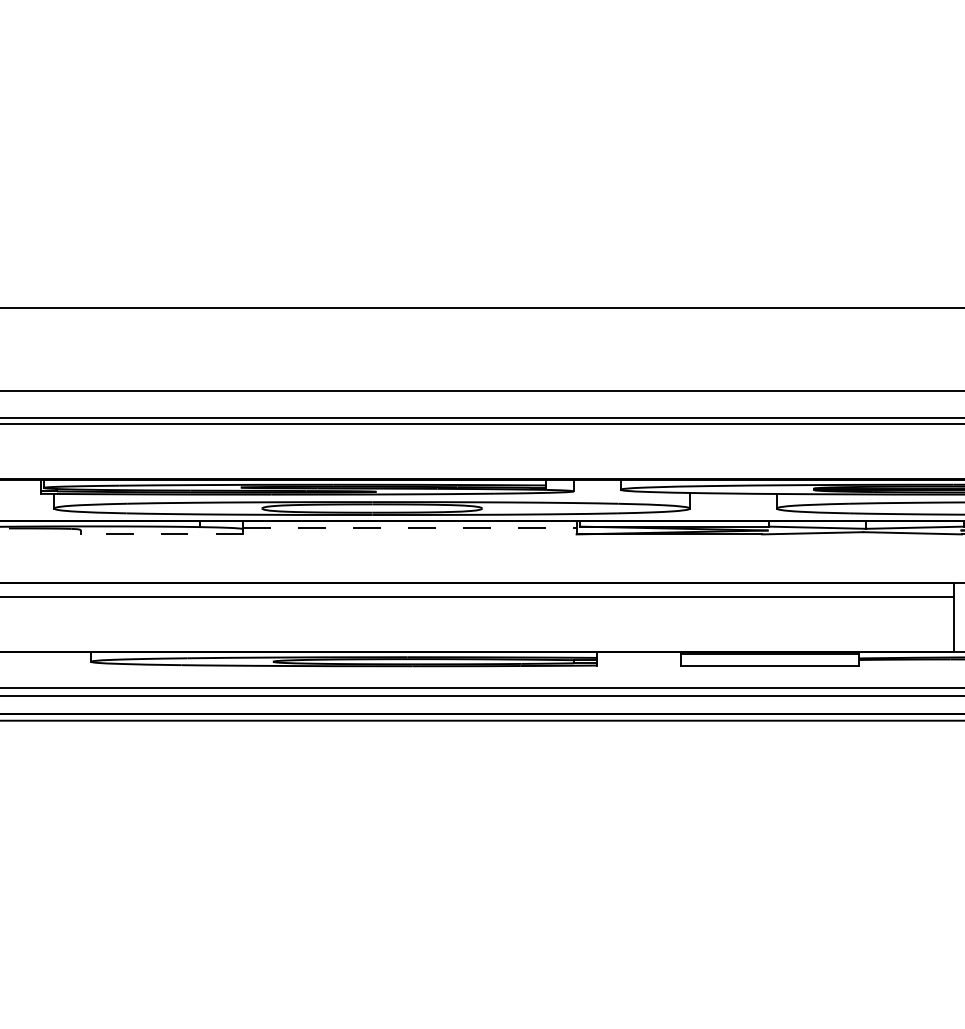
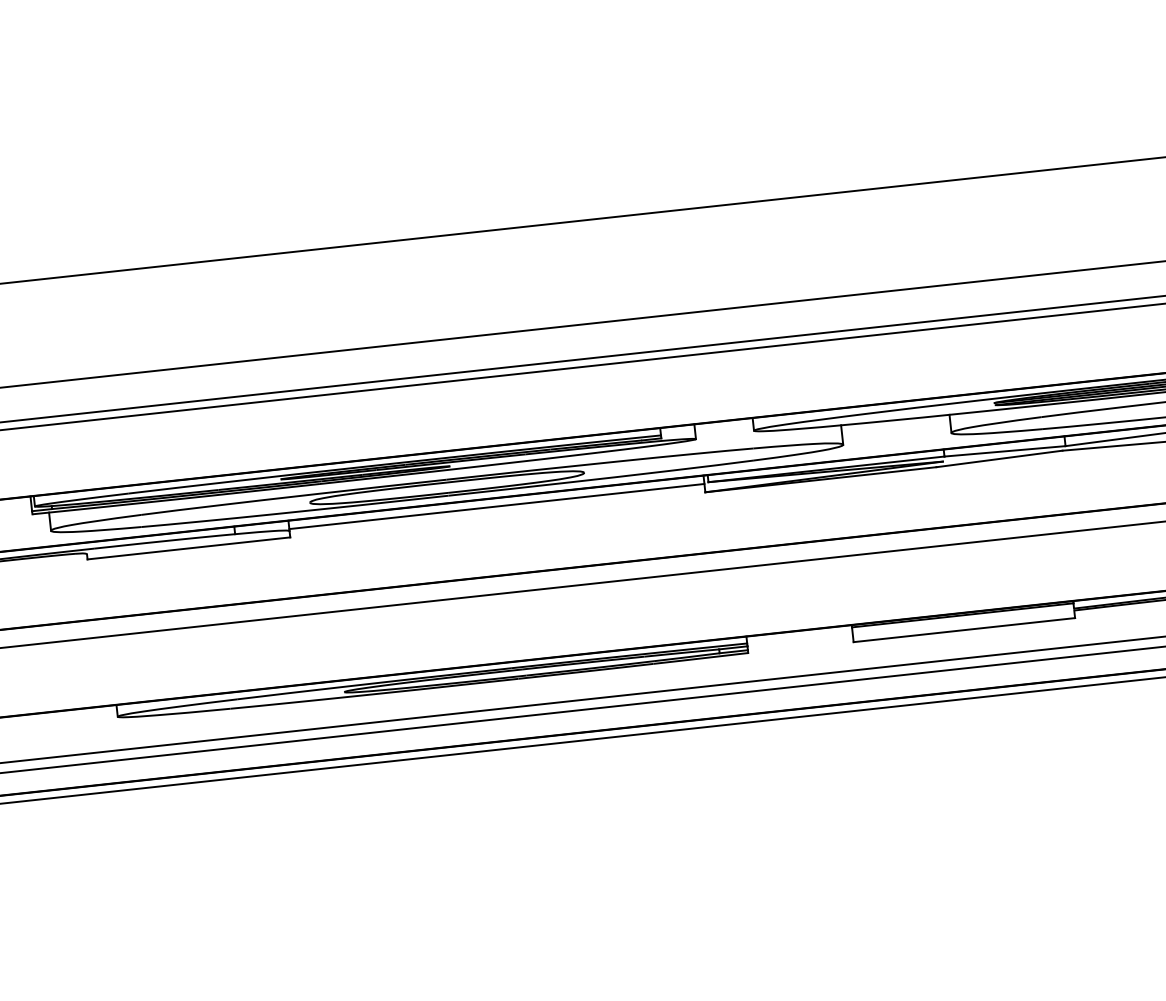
line: (410, 527) -> (497, 506), dashed -> solid
line: (161, 534) -> (188, 548), dashed -> solid

